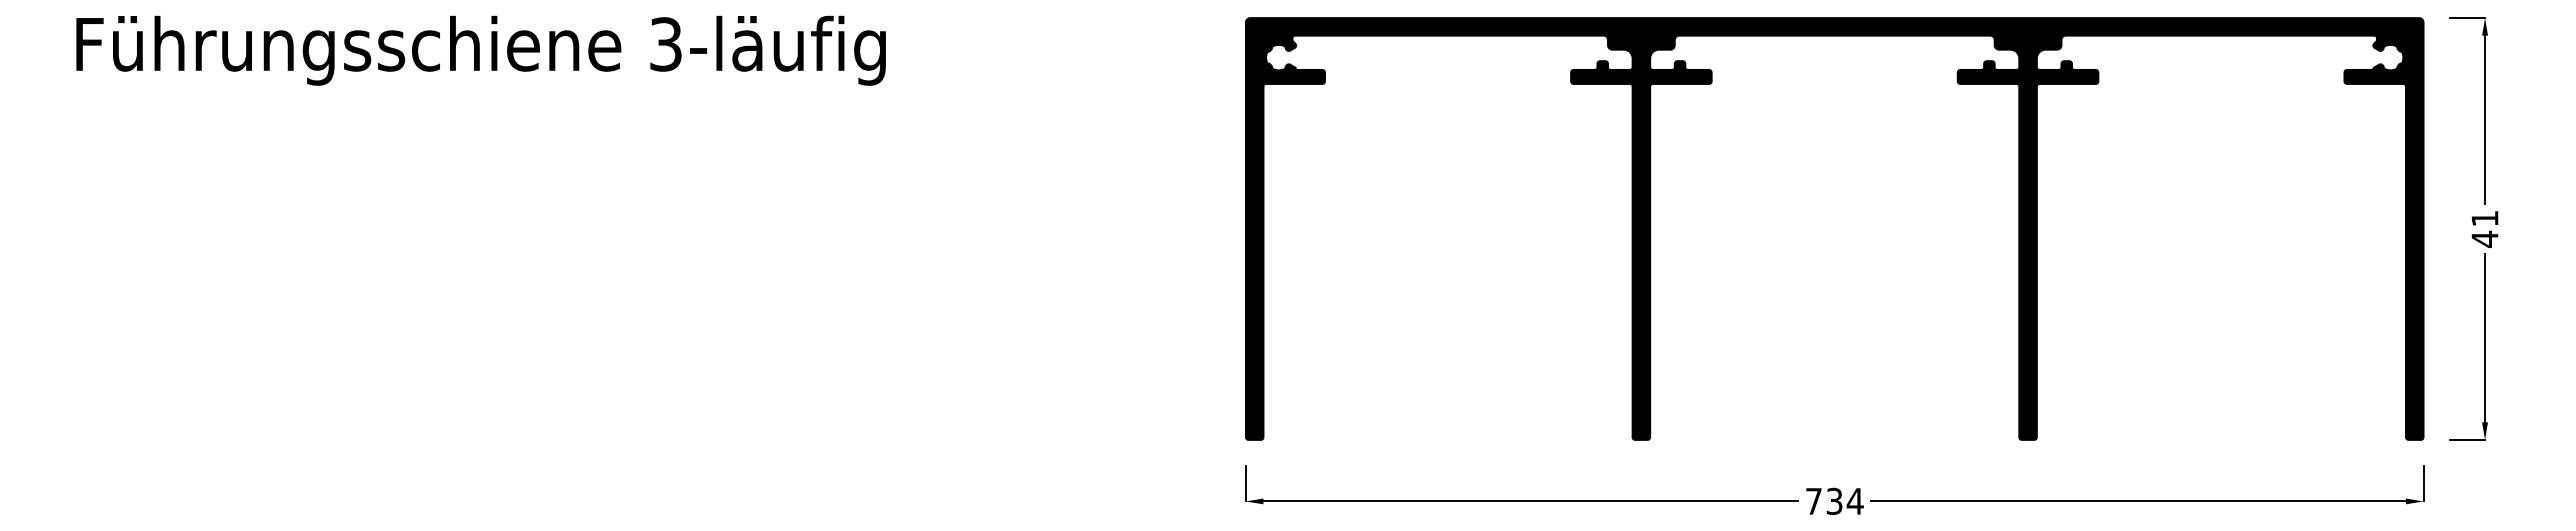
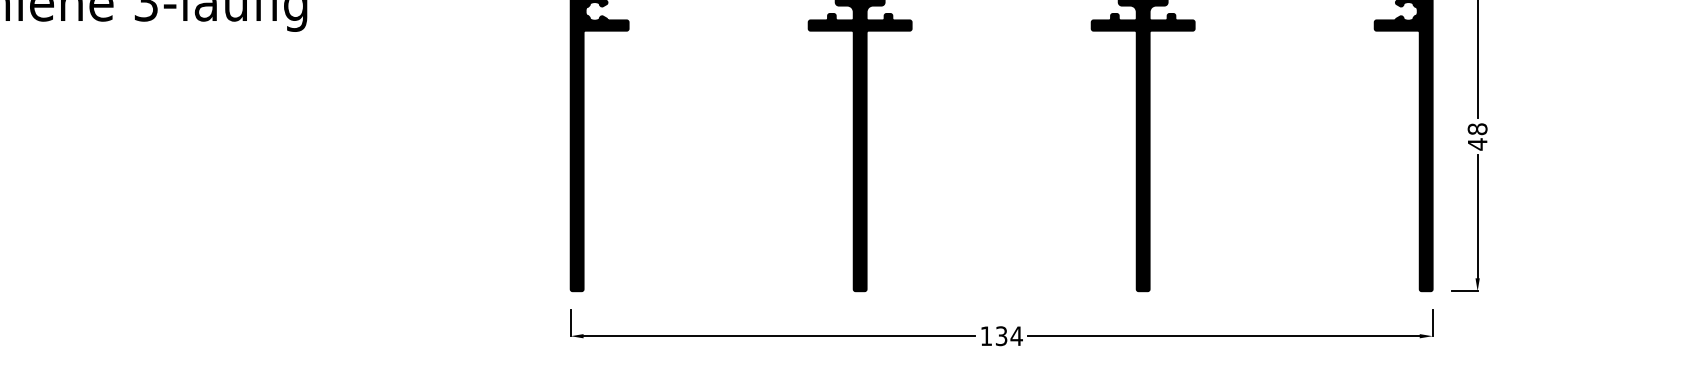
text: (2484, 218) -> (1477, 129), 41 -> 48
text: (1813, 501) -> (986, 336), 734 -> 134

